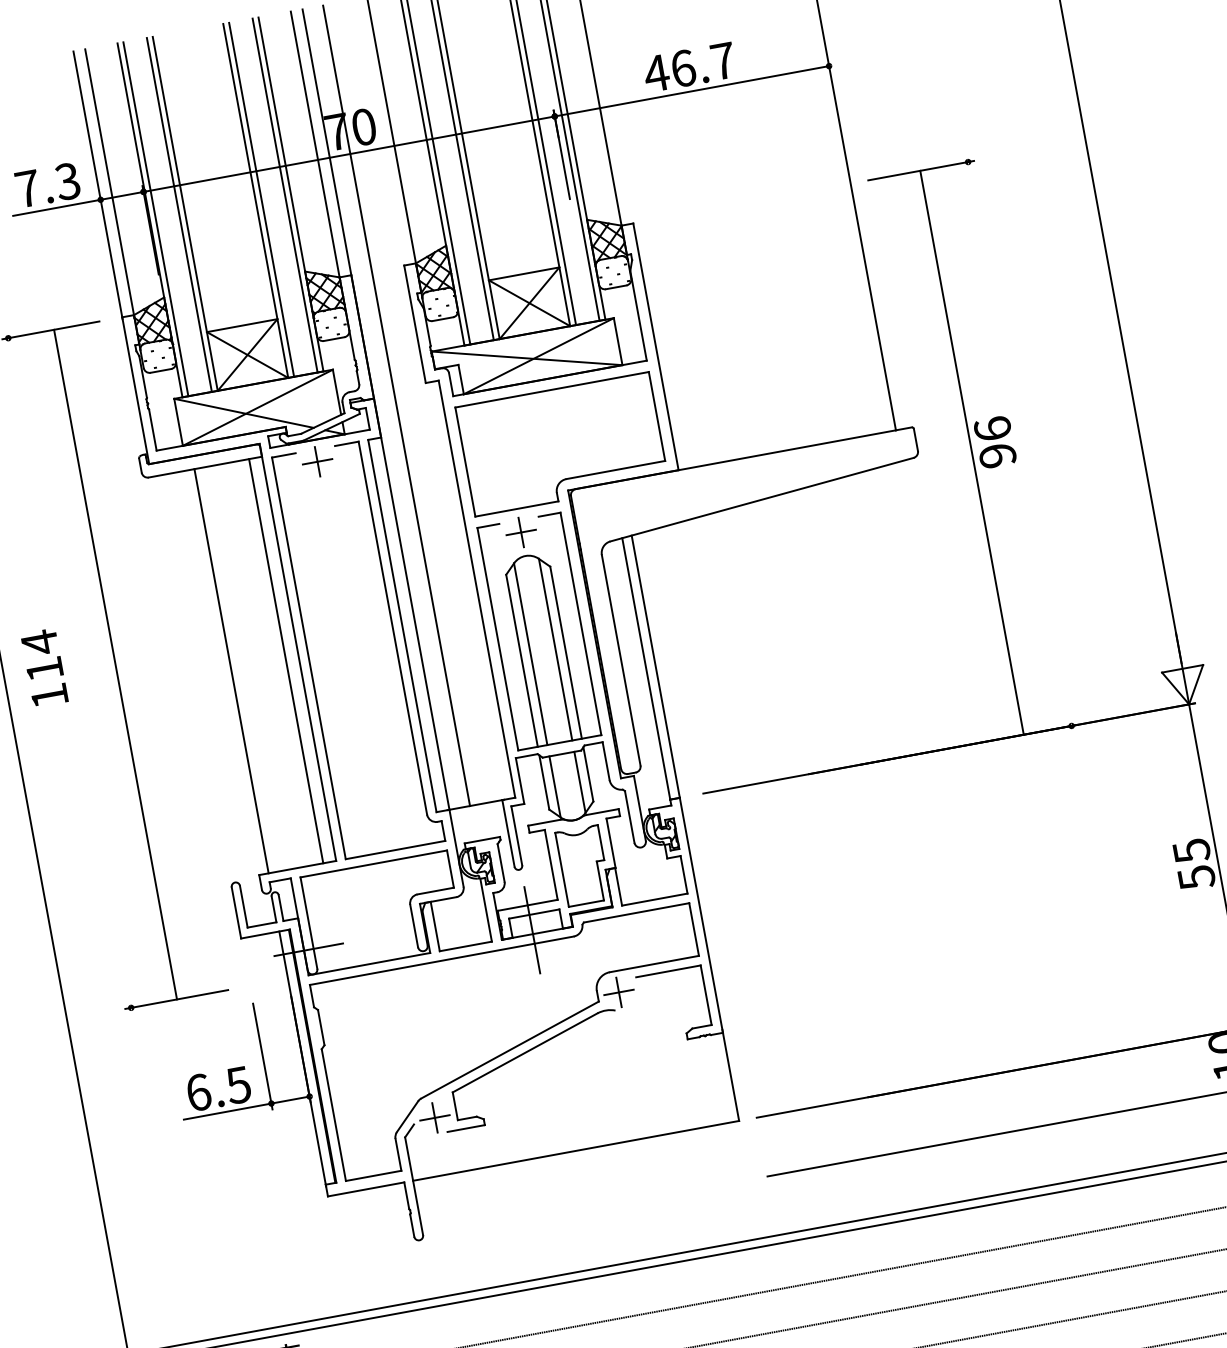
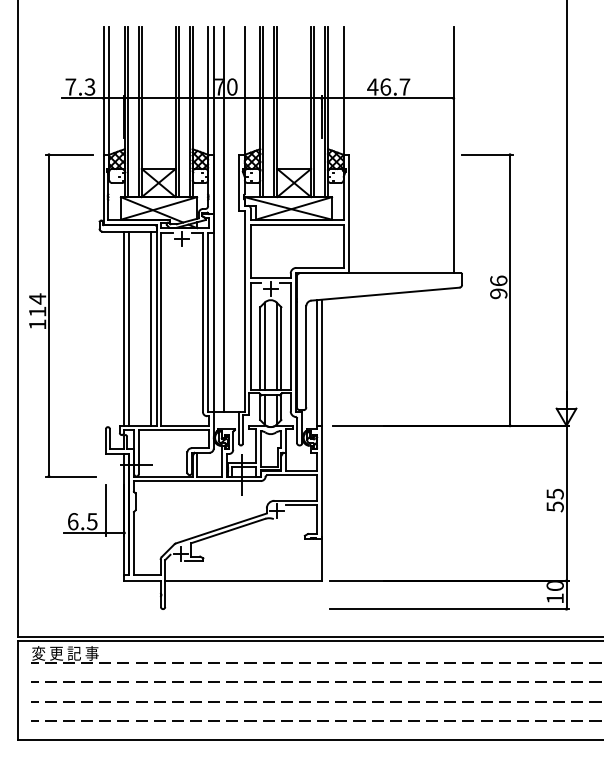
line: (972, 451) -> (510, 289), moved
line: (114, 664) -> (48, 315), moved
line: (240, 669) -> (128, 328), added

